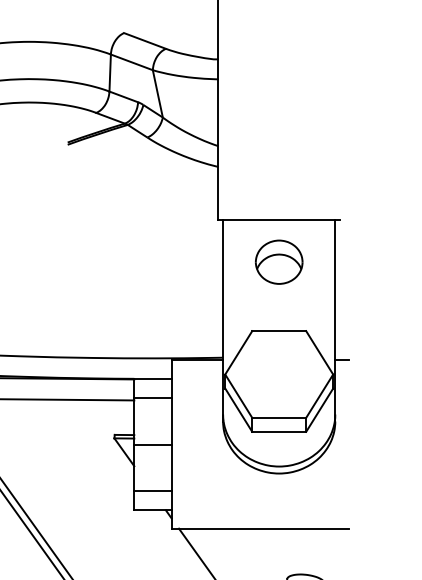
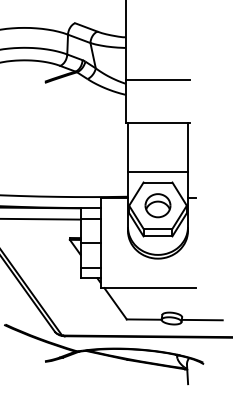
line: (278, 138) -> (157, 79), added
part: (278, 261) -> (157, 205), moved
line: (278, 310) -> (157, 171), added

